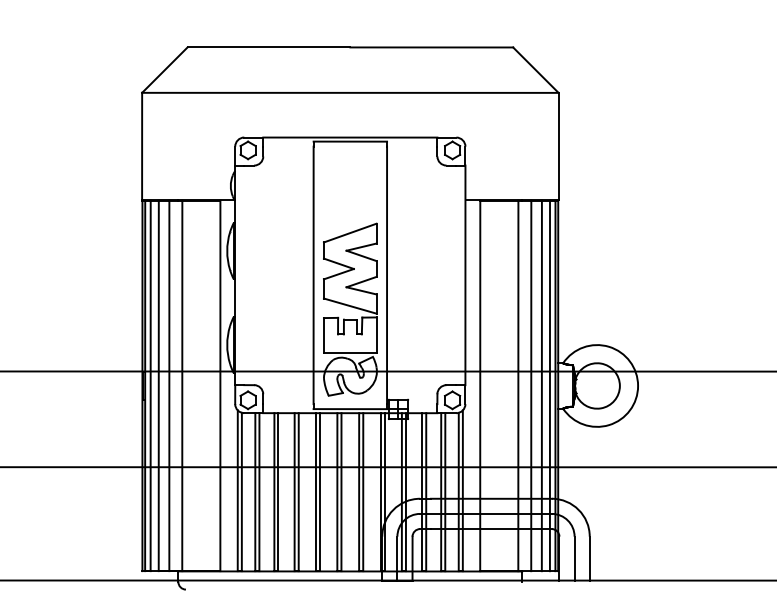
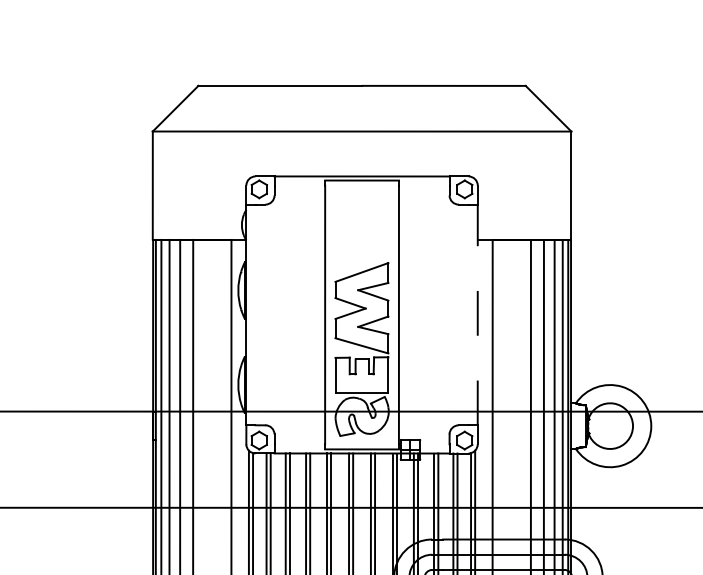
line: (465, 275) -> (477, 315), solid -> dashed

